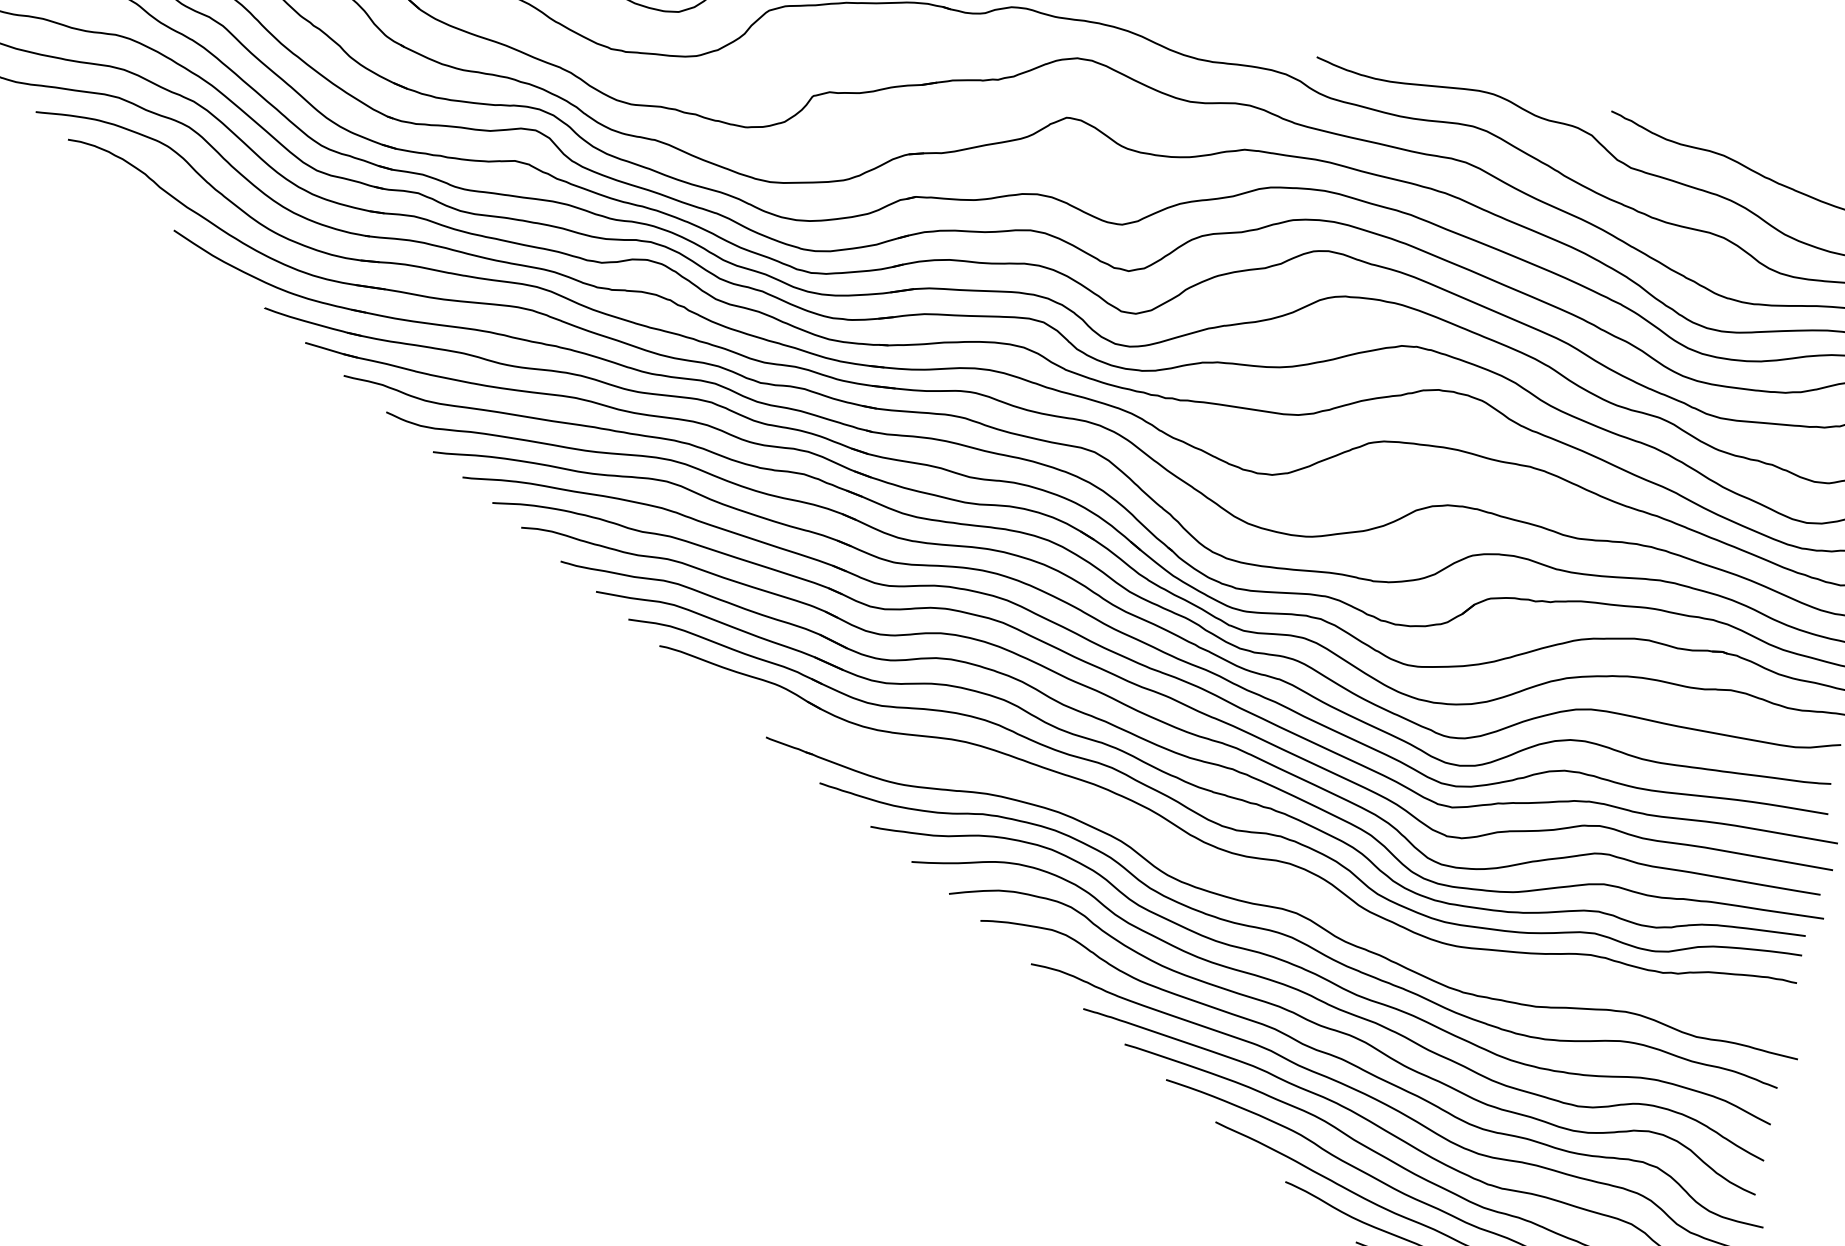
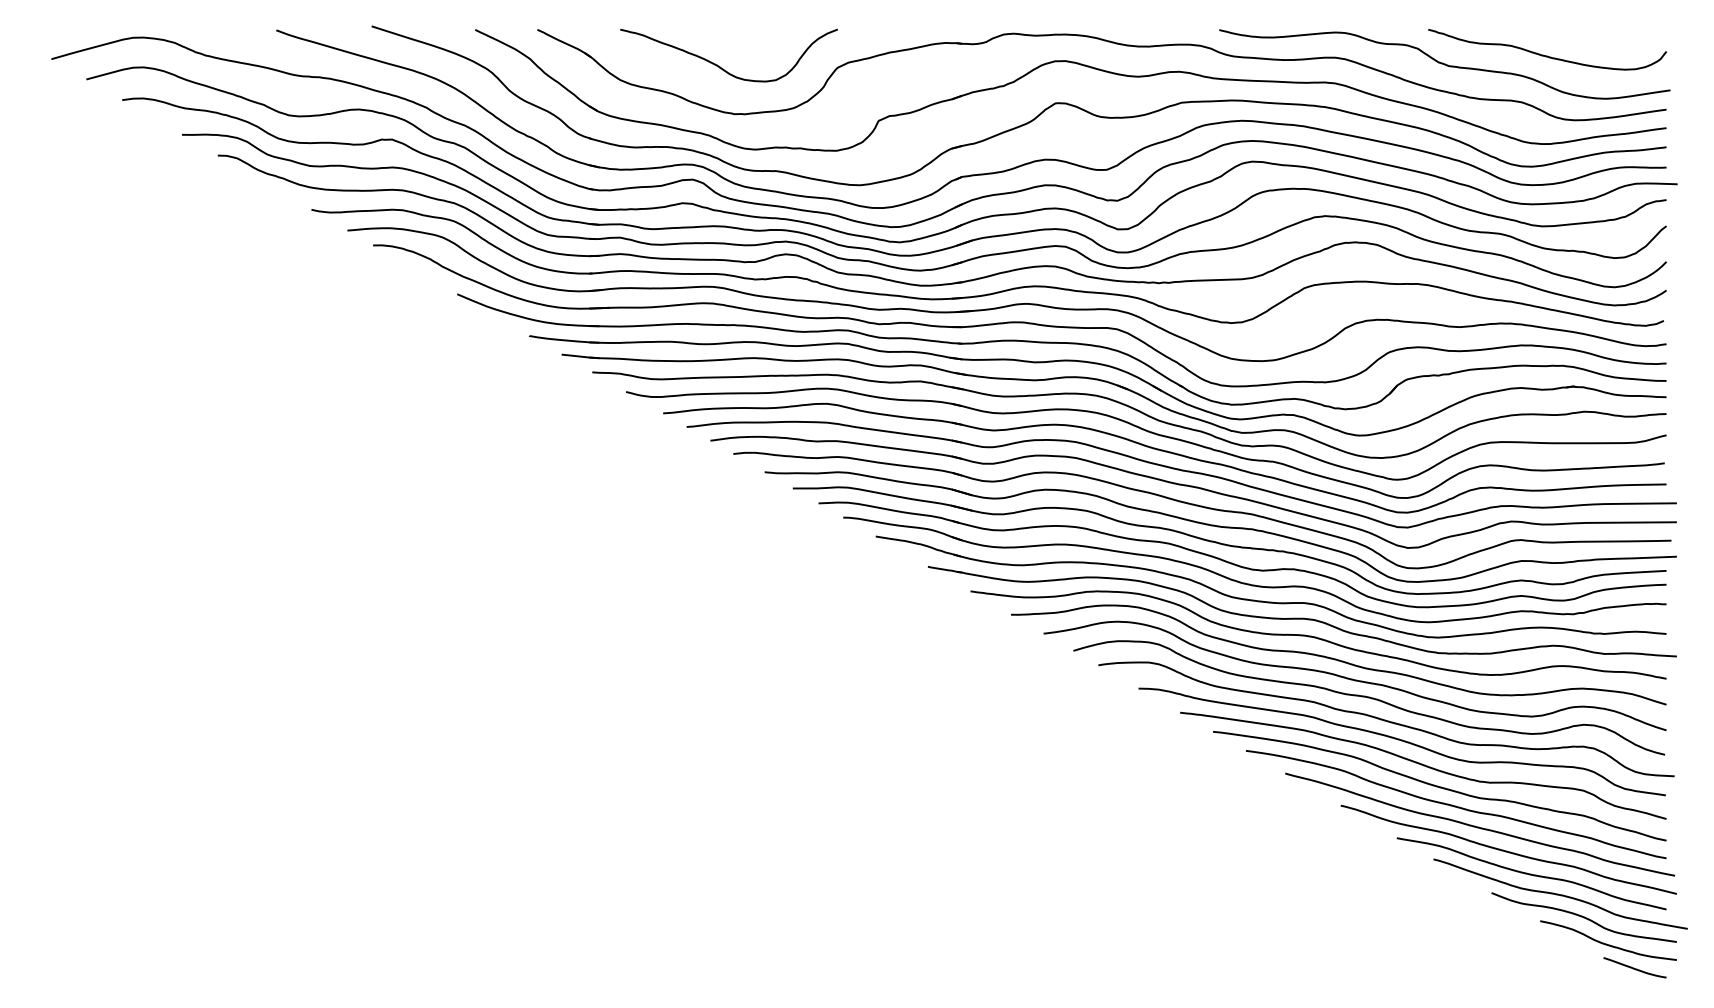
part: (1239, 875) -> (1270, 601), added

